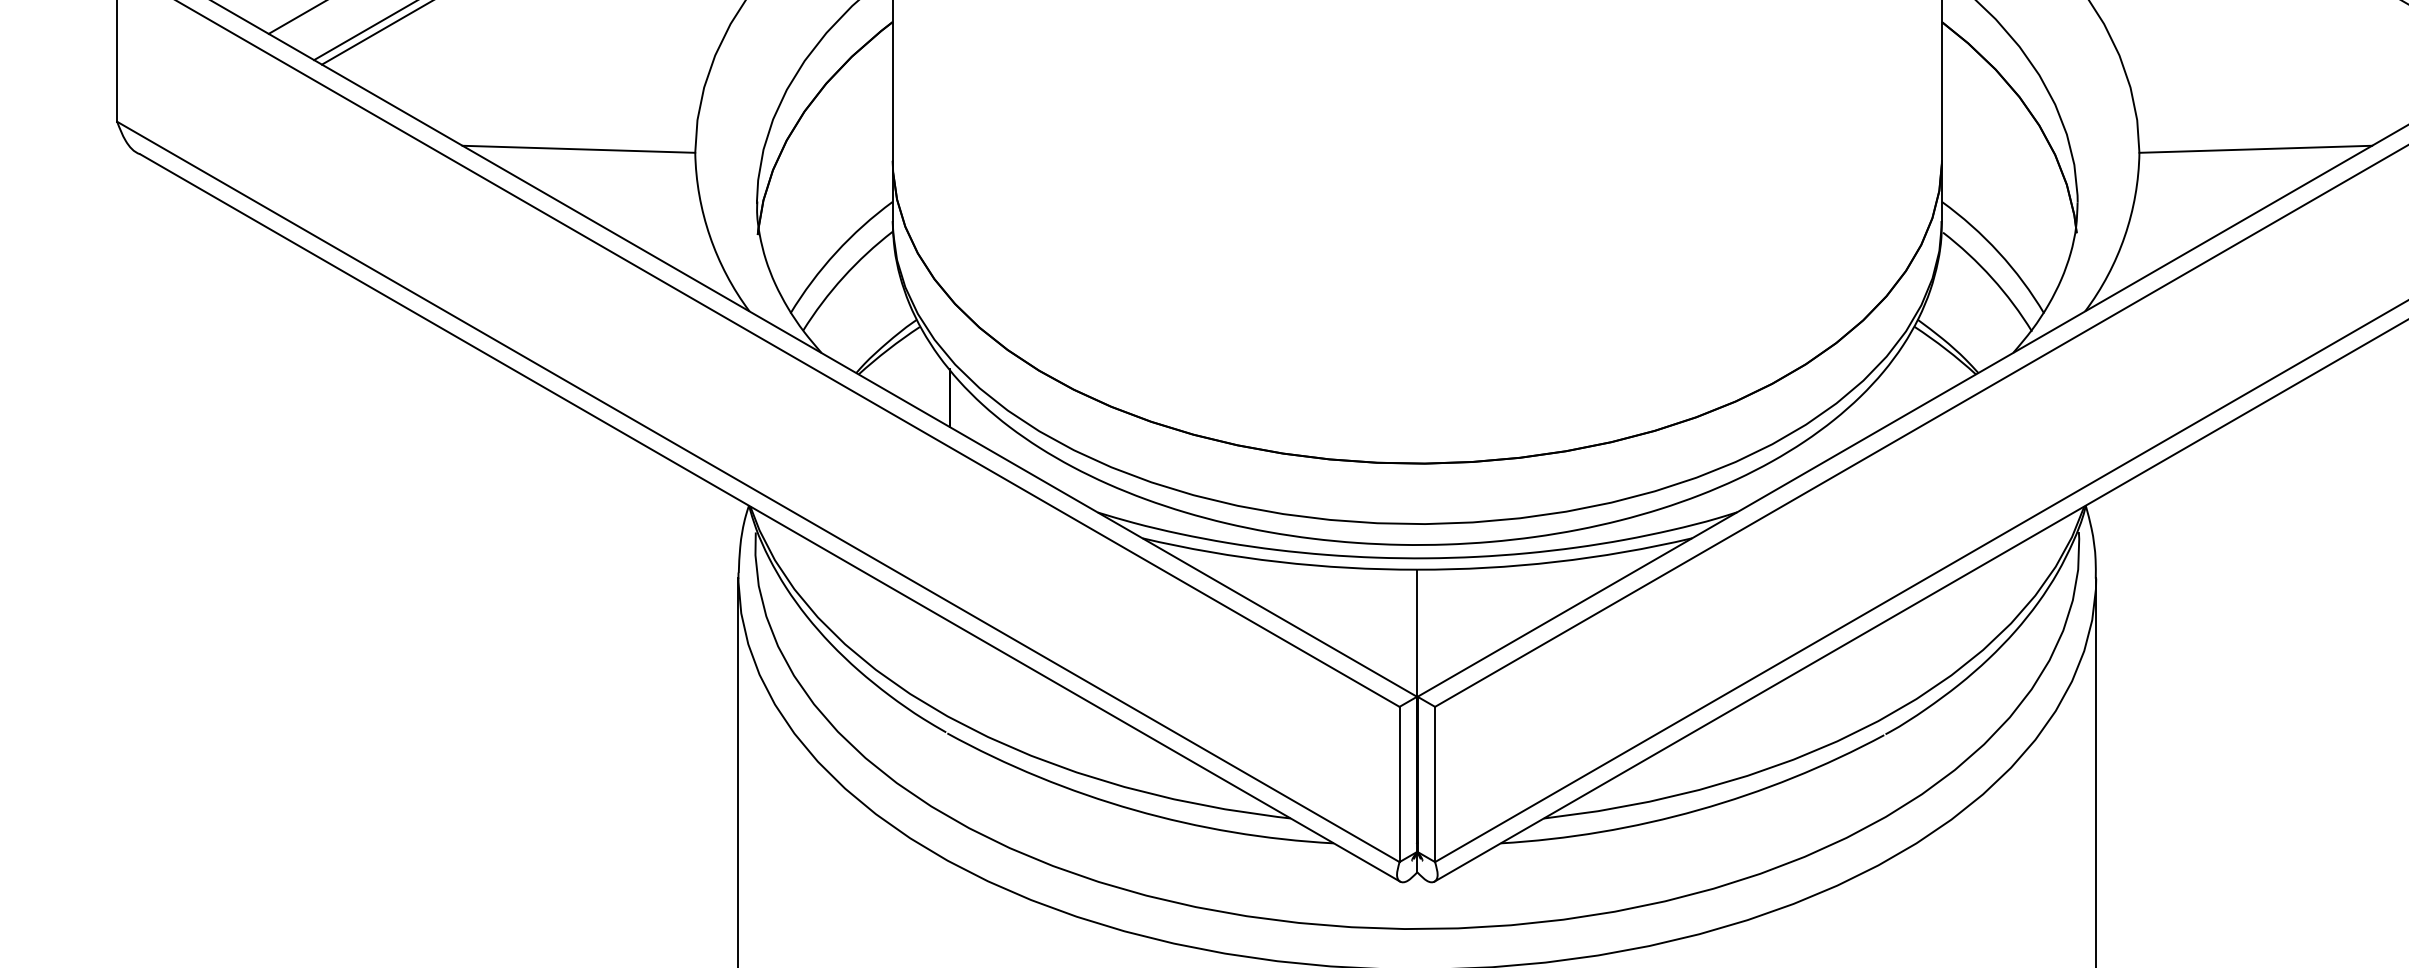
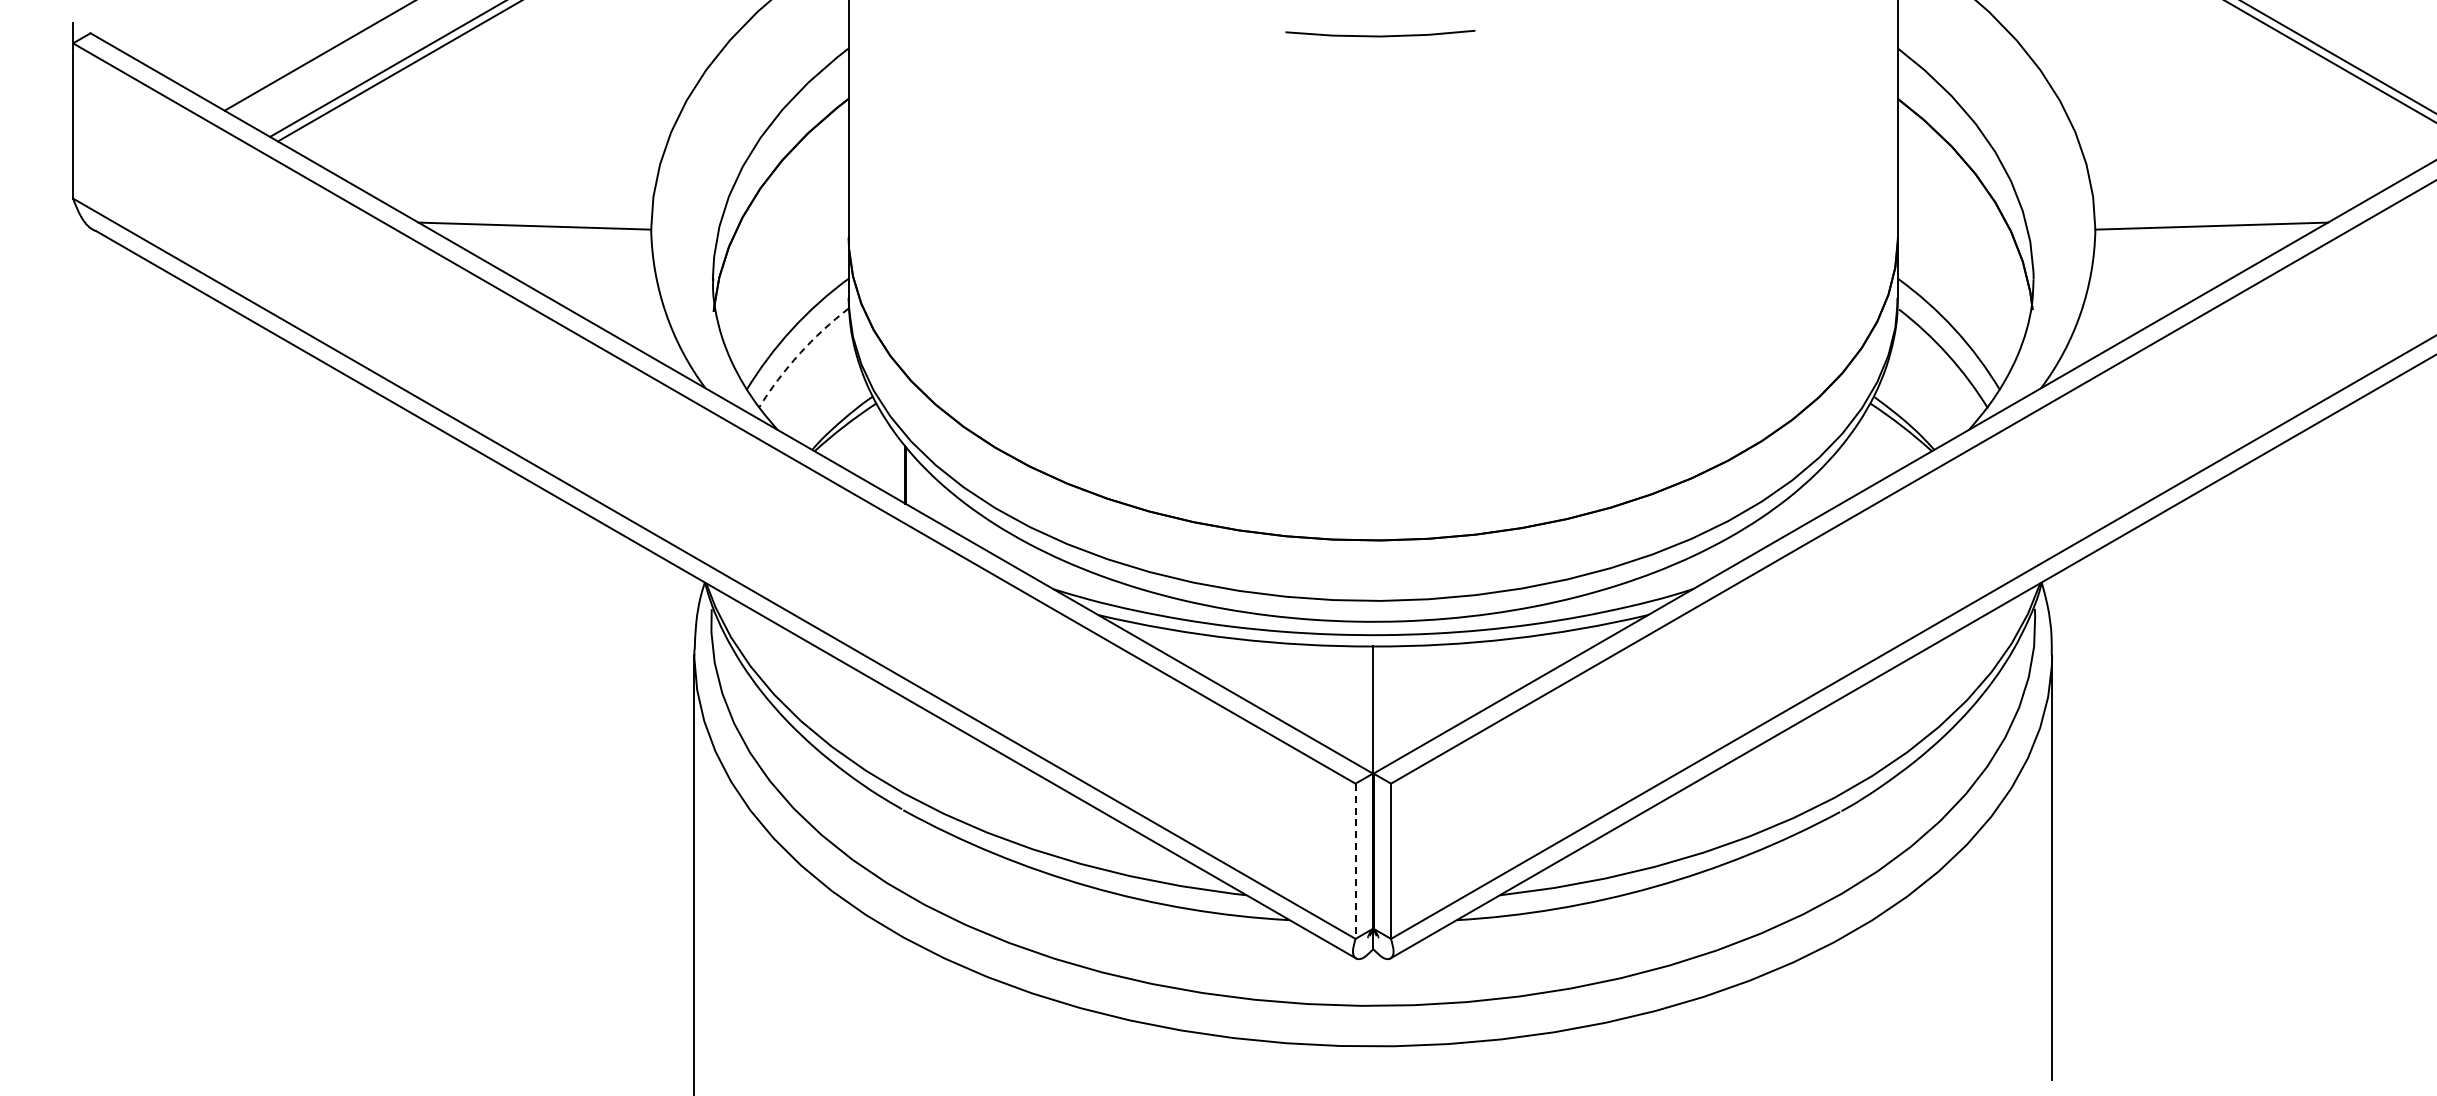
arc: (843, 277) -> (799, 354), solid -> dashed
line: (1399, 784) -> (1355, 861), solid -> dashed

